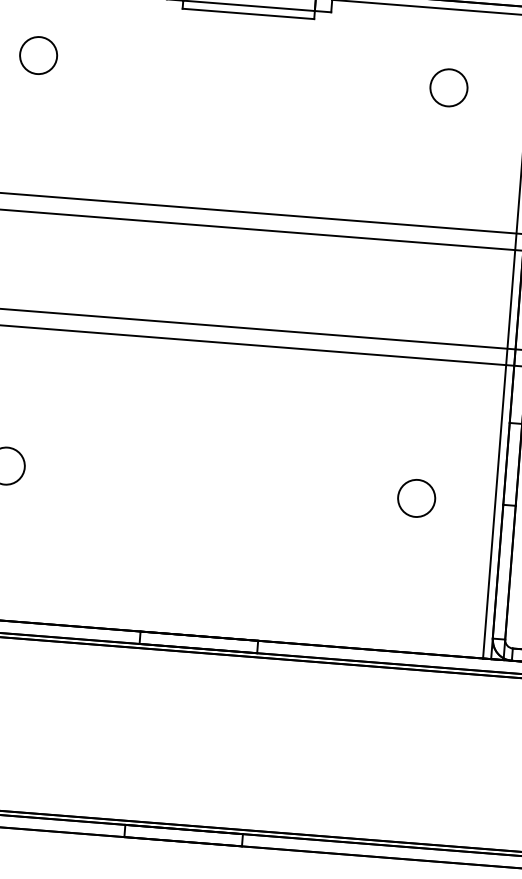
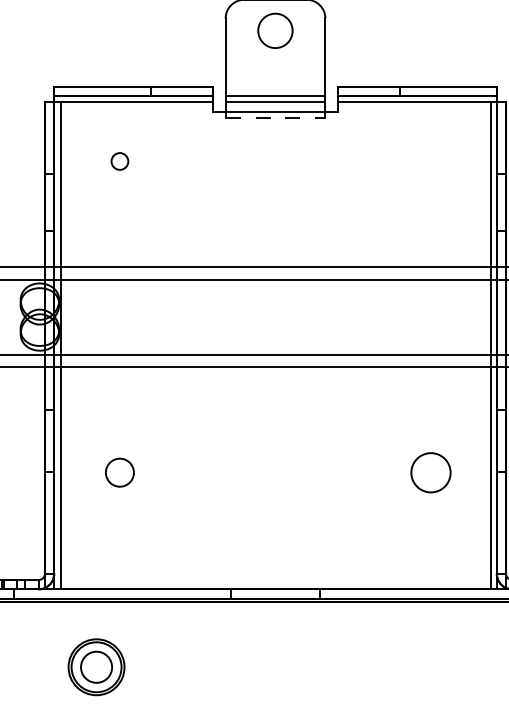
line: (248, 13) -> (275, 117), solid -> dashed
circle: (38, 55) -> (119, 161), size x0.6
circle: (448, 87) -> (430, 161), removed
circle: (416, 498) -> (430, 472), size x1.4

